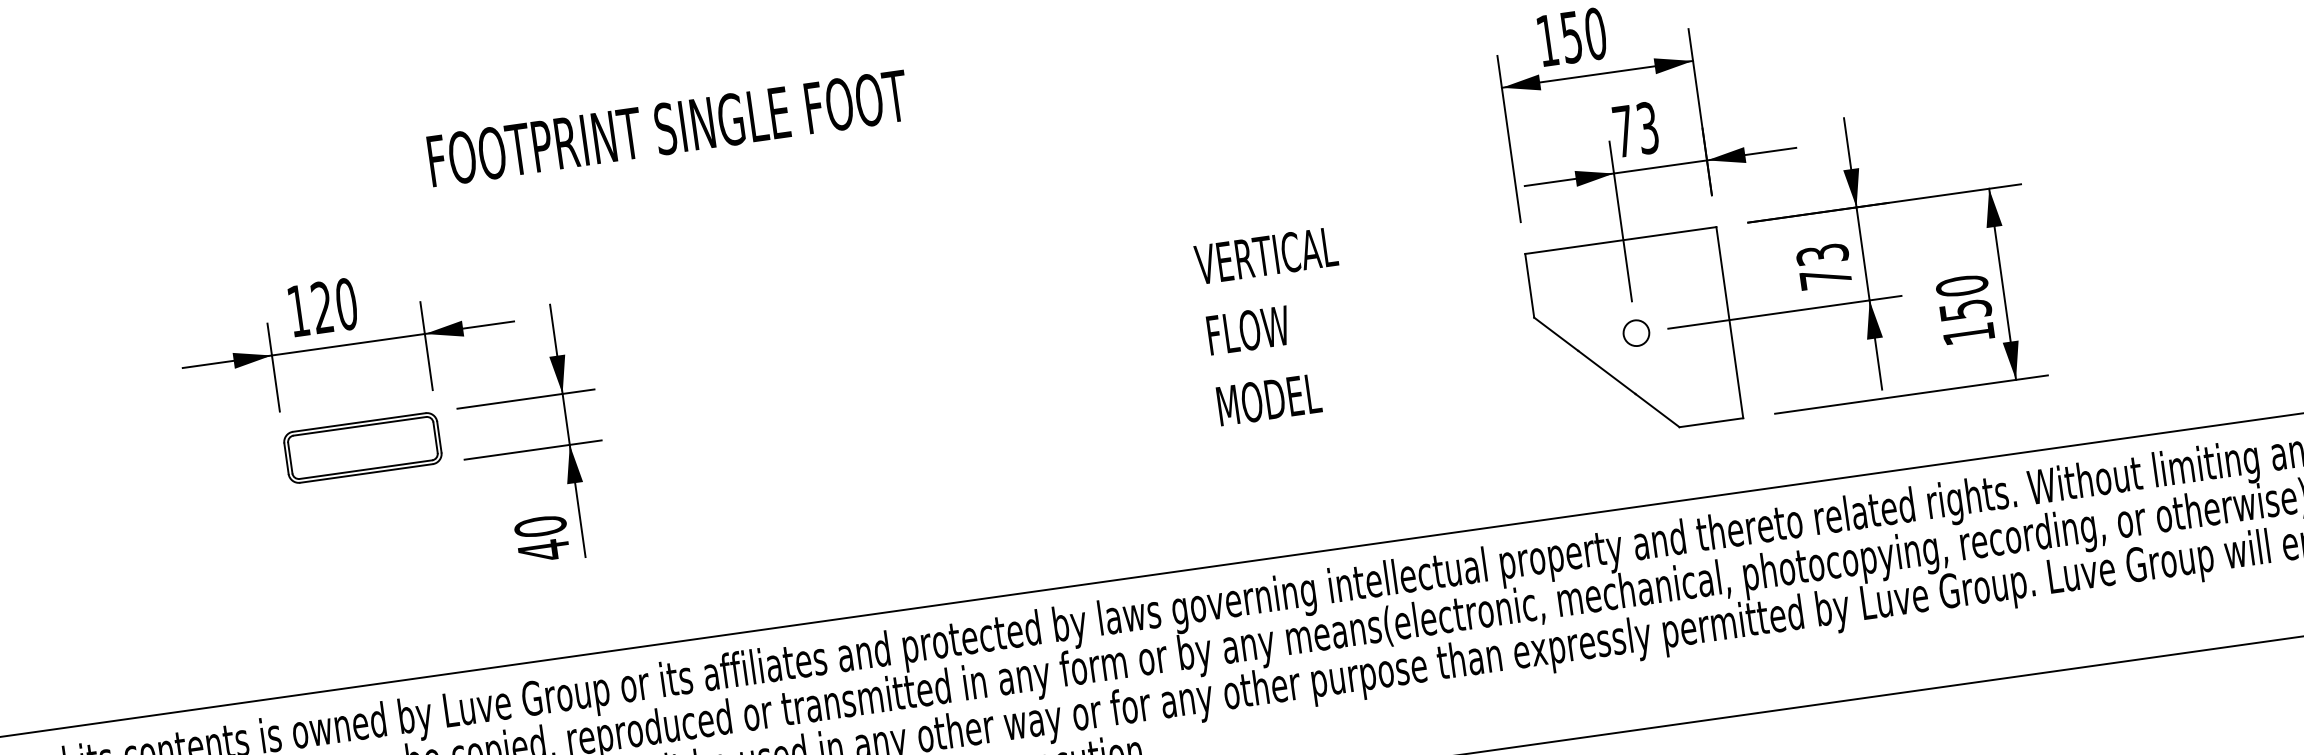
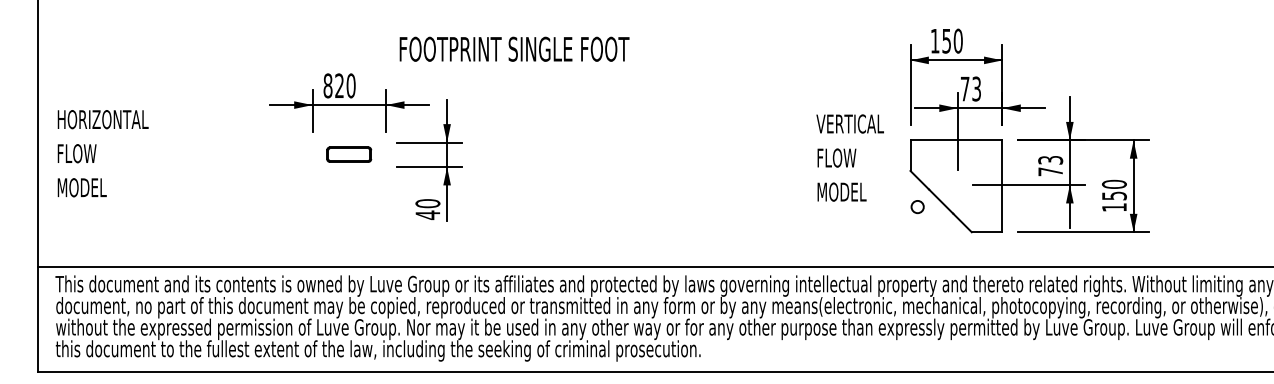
text: (667, 126) -> (514, 48), moved
text: (297, 310) -> (327, 85), 120 -> 820
text: (1274, 325) -> (849, 157), moved
circle: (1636, 334) -> (917, 207), moved
part: (361, 447) -> (348, 154), size x0.6

